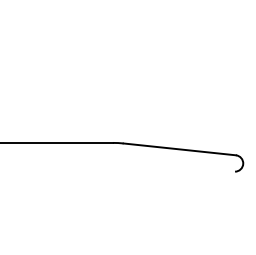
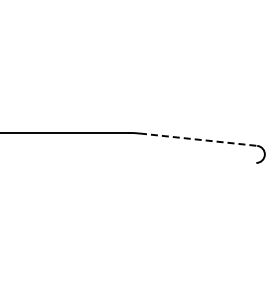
line: (179, 149) -> (198, 139), solid -> dashed

